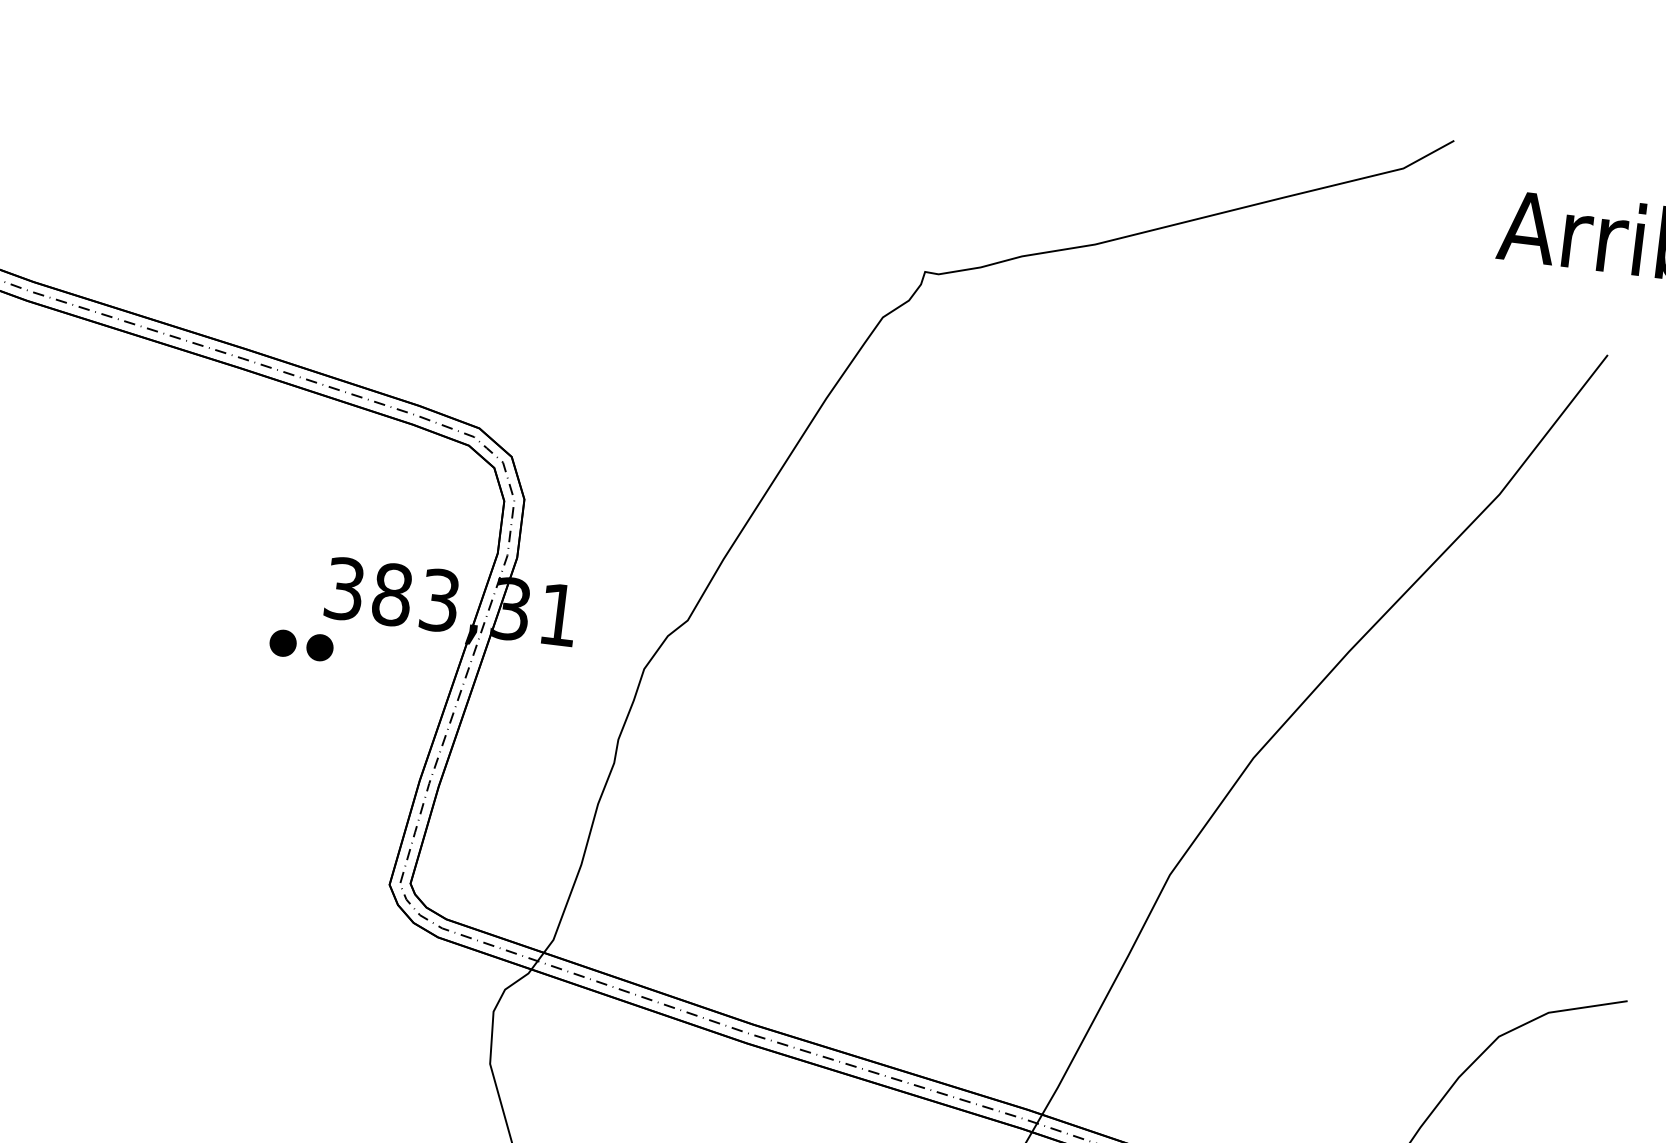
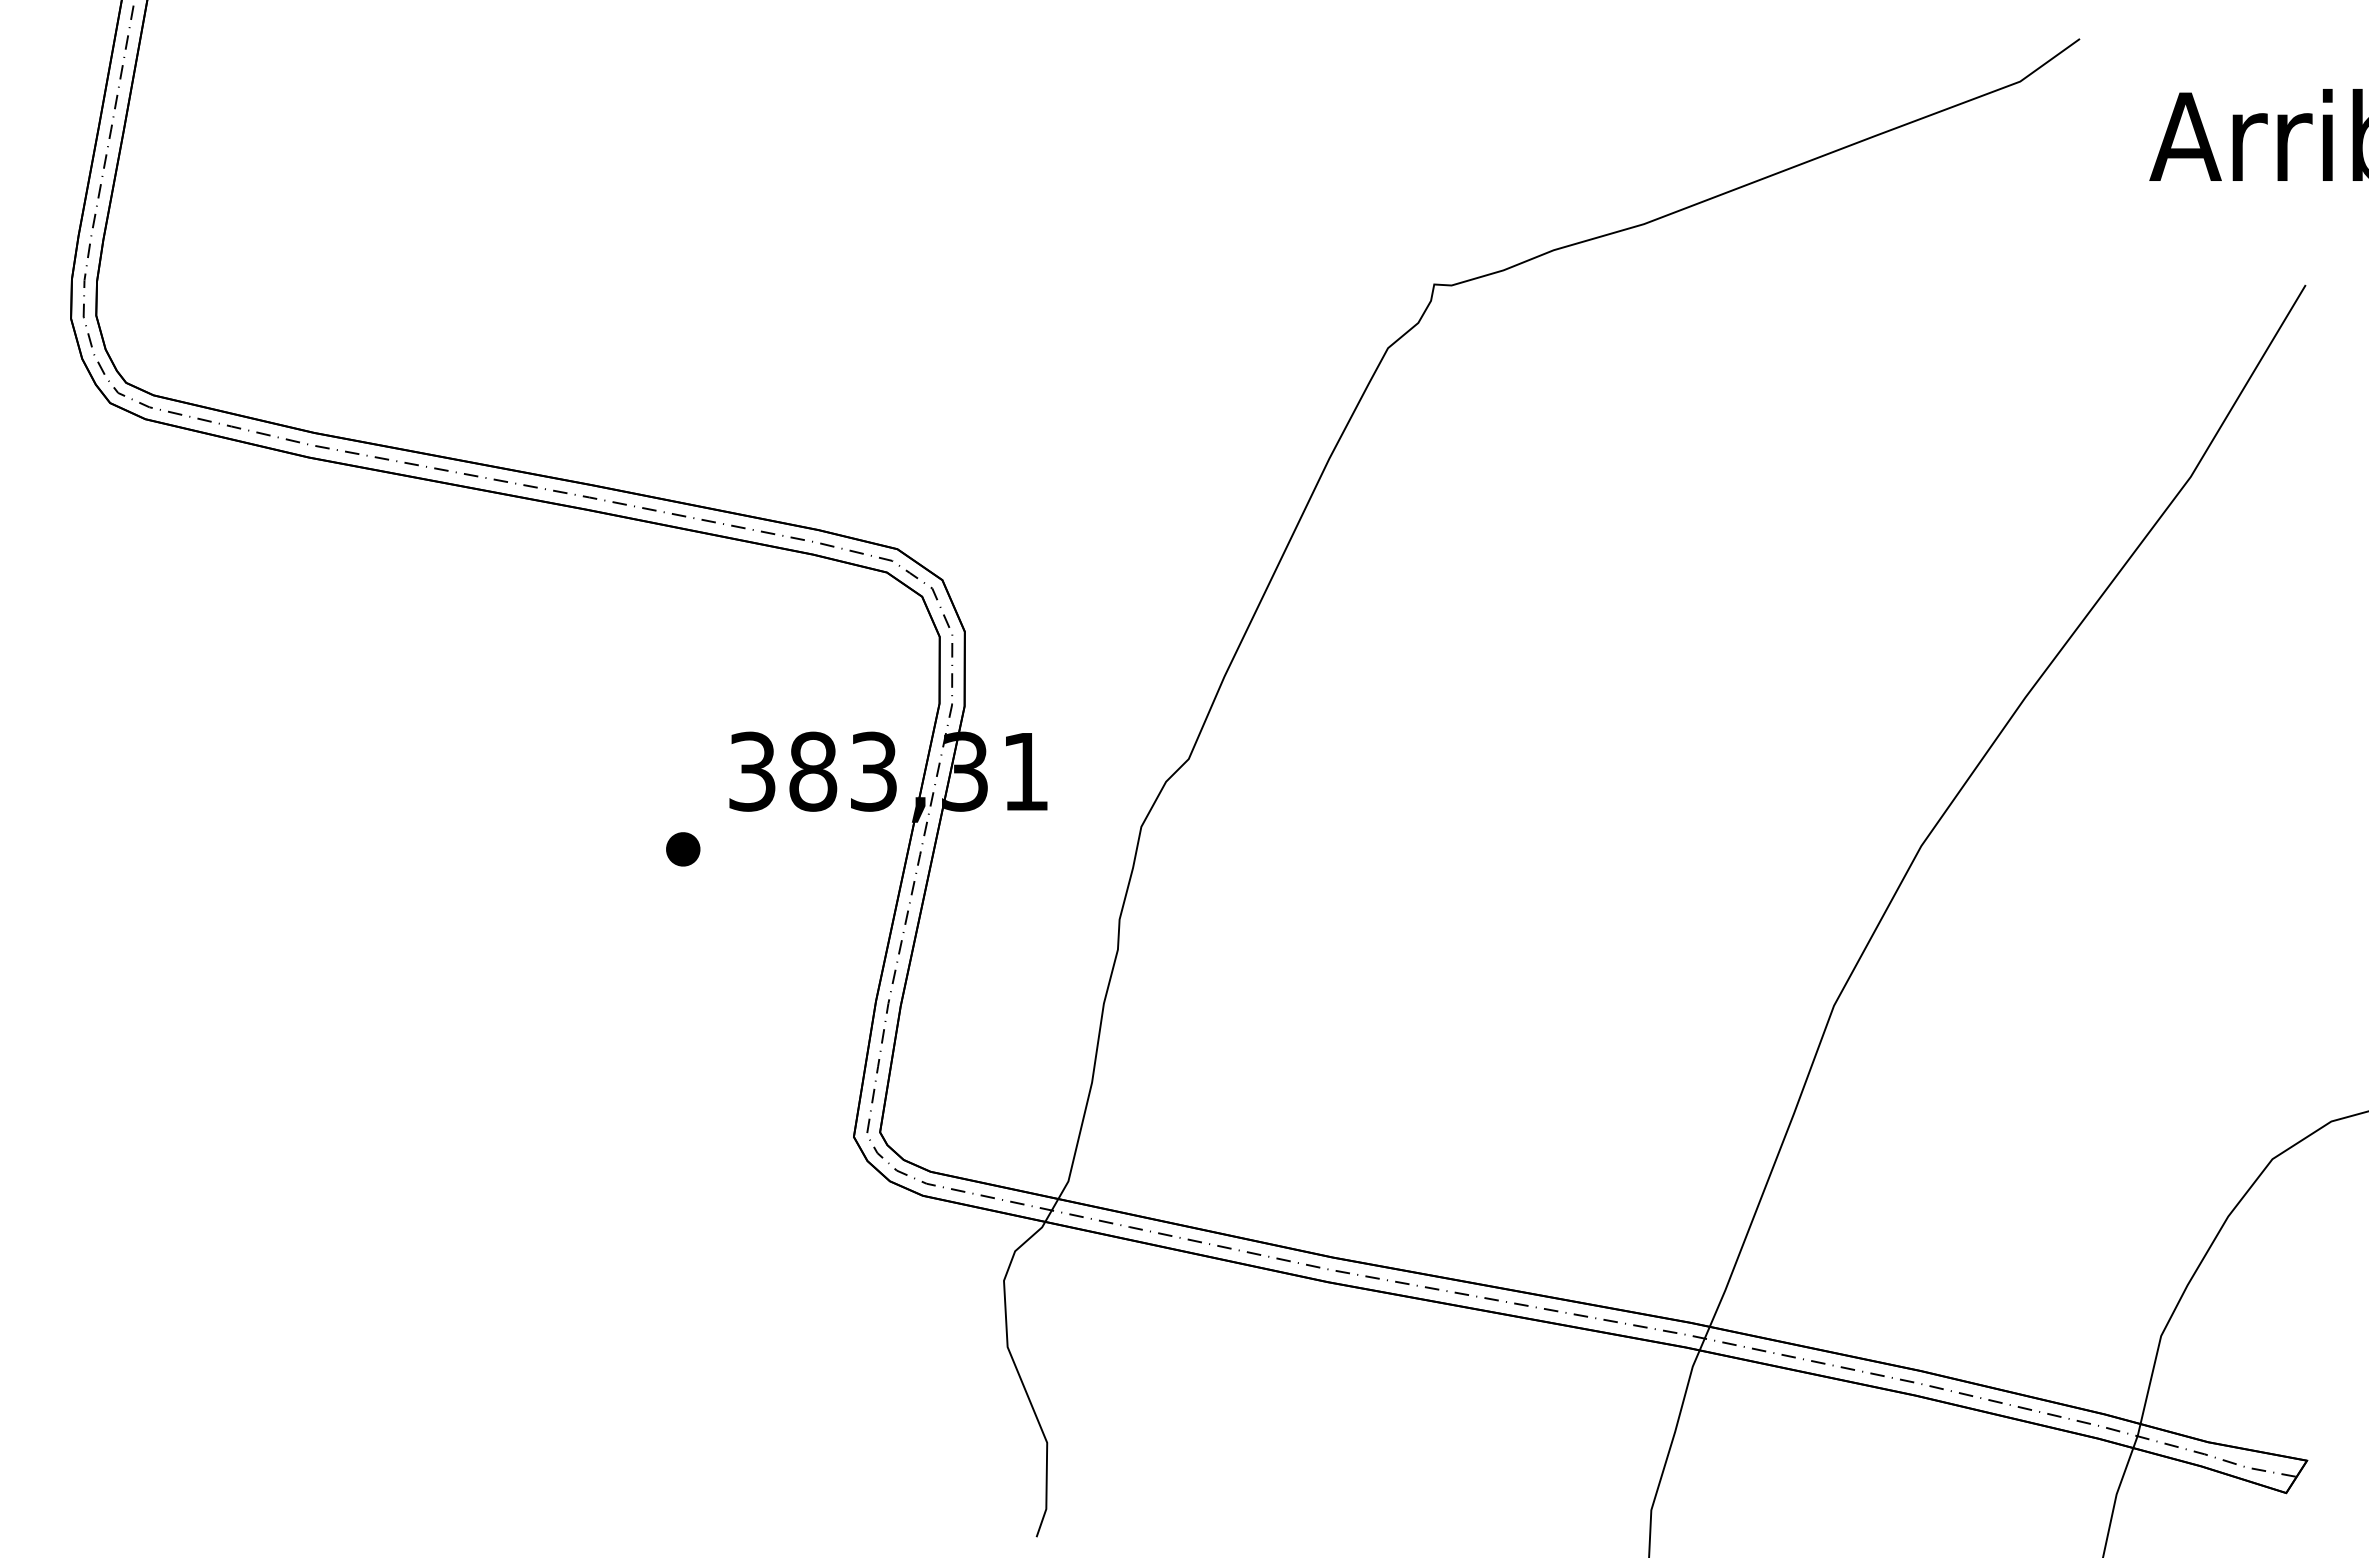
part: (320, 647) -> (730, 849), removed

